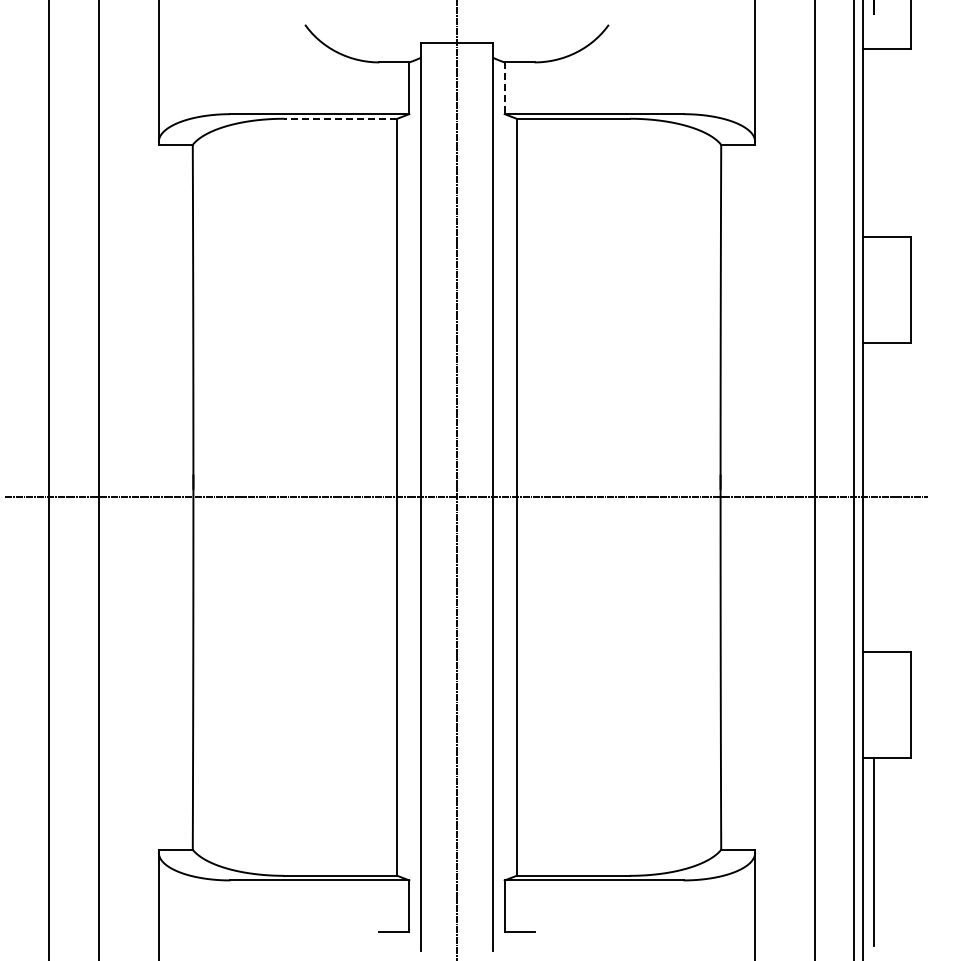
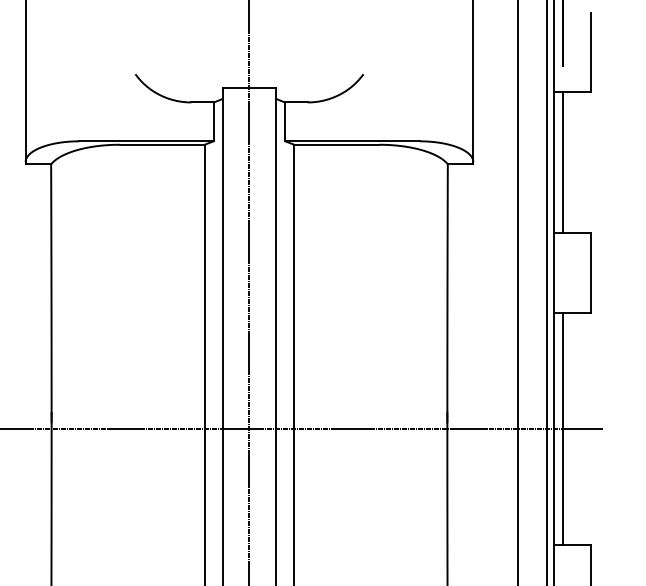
line: (504, 88) -> (285, 122), dashed -> solid
line: (340, 118) -> (162, 144), dashed -> solid
line: (874, 142) -> (562, 162), added
line: (874, 496) -> (562, 428), added

